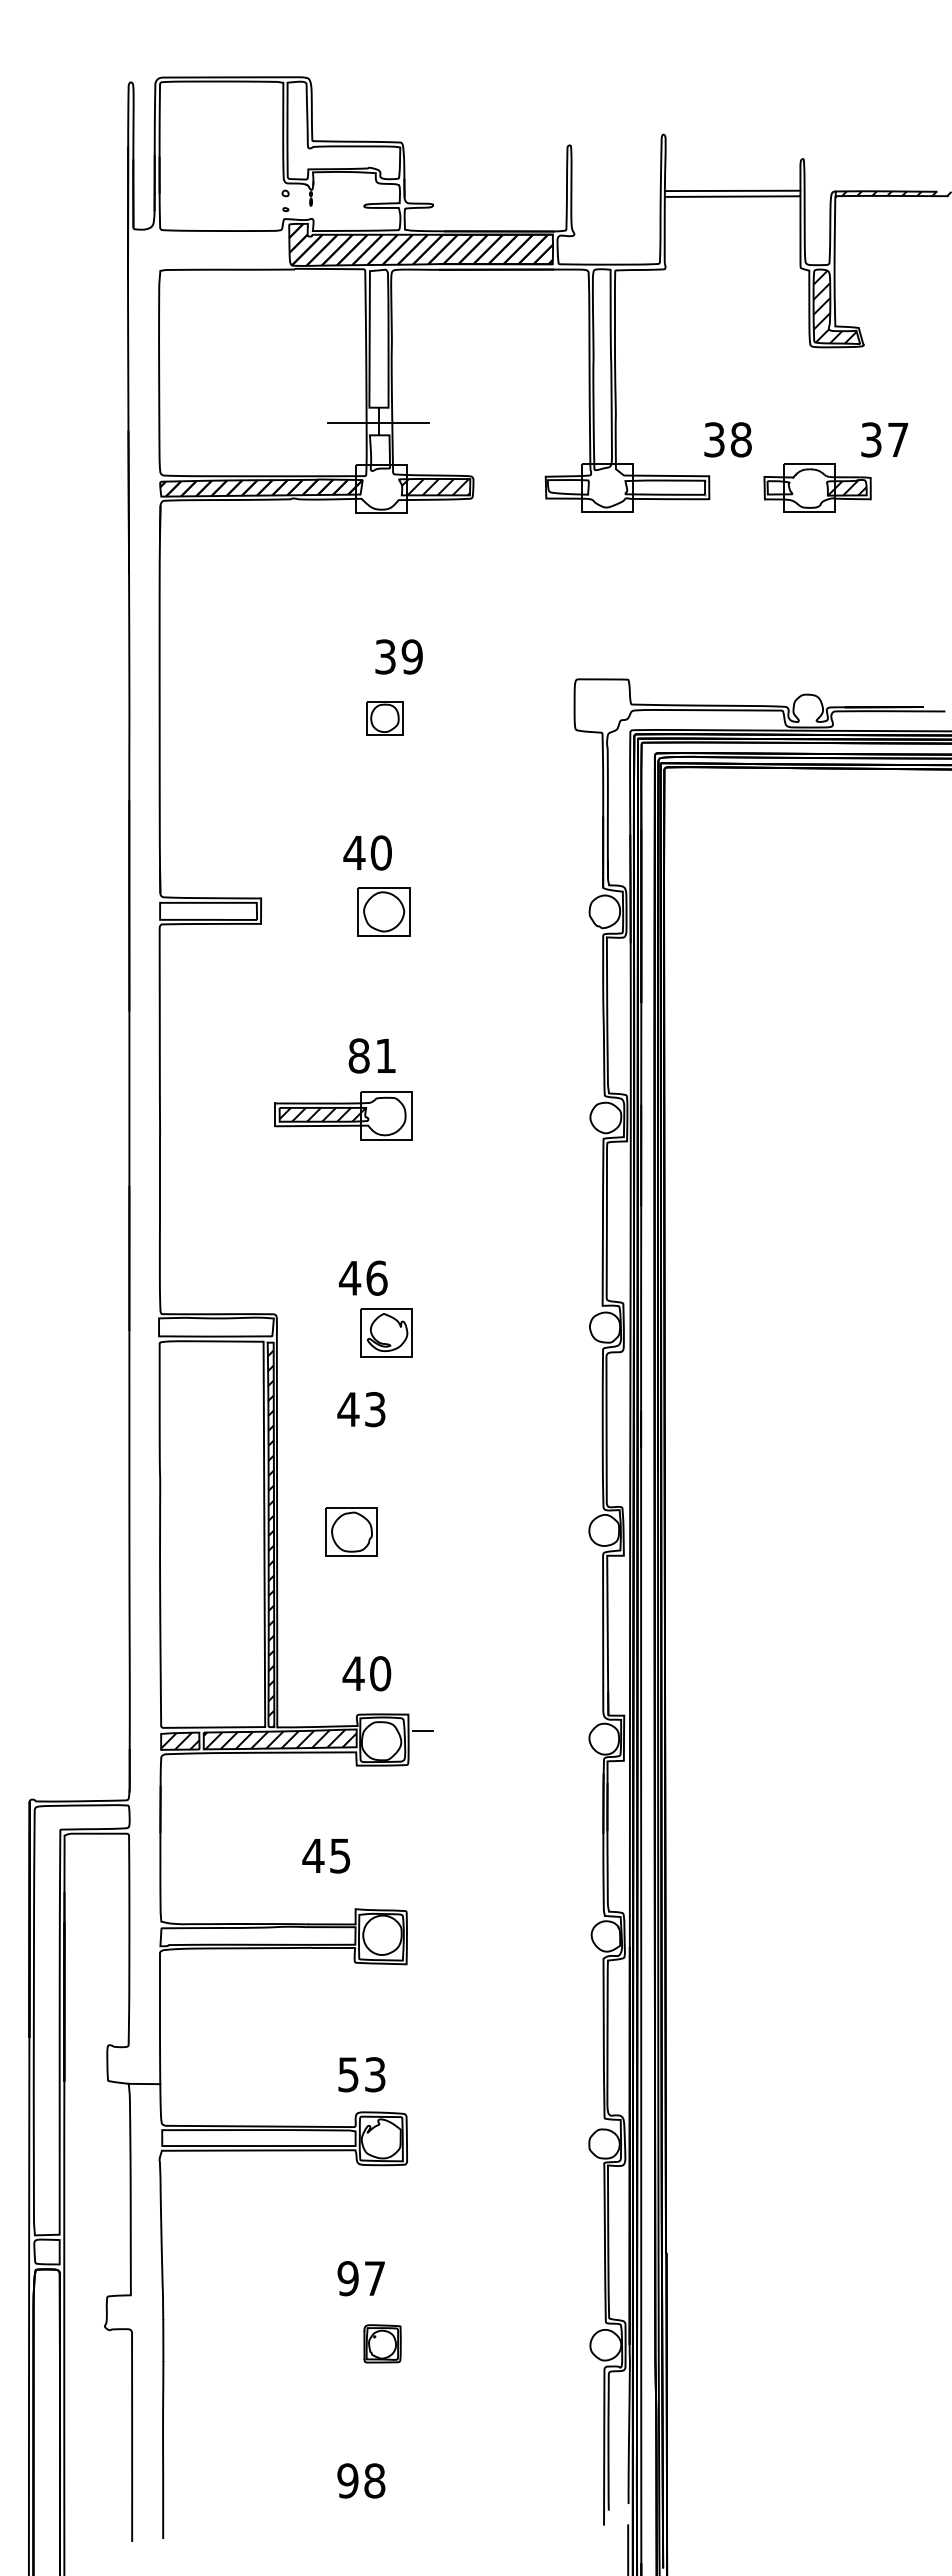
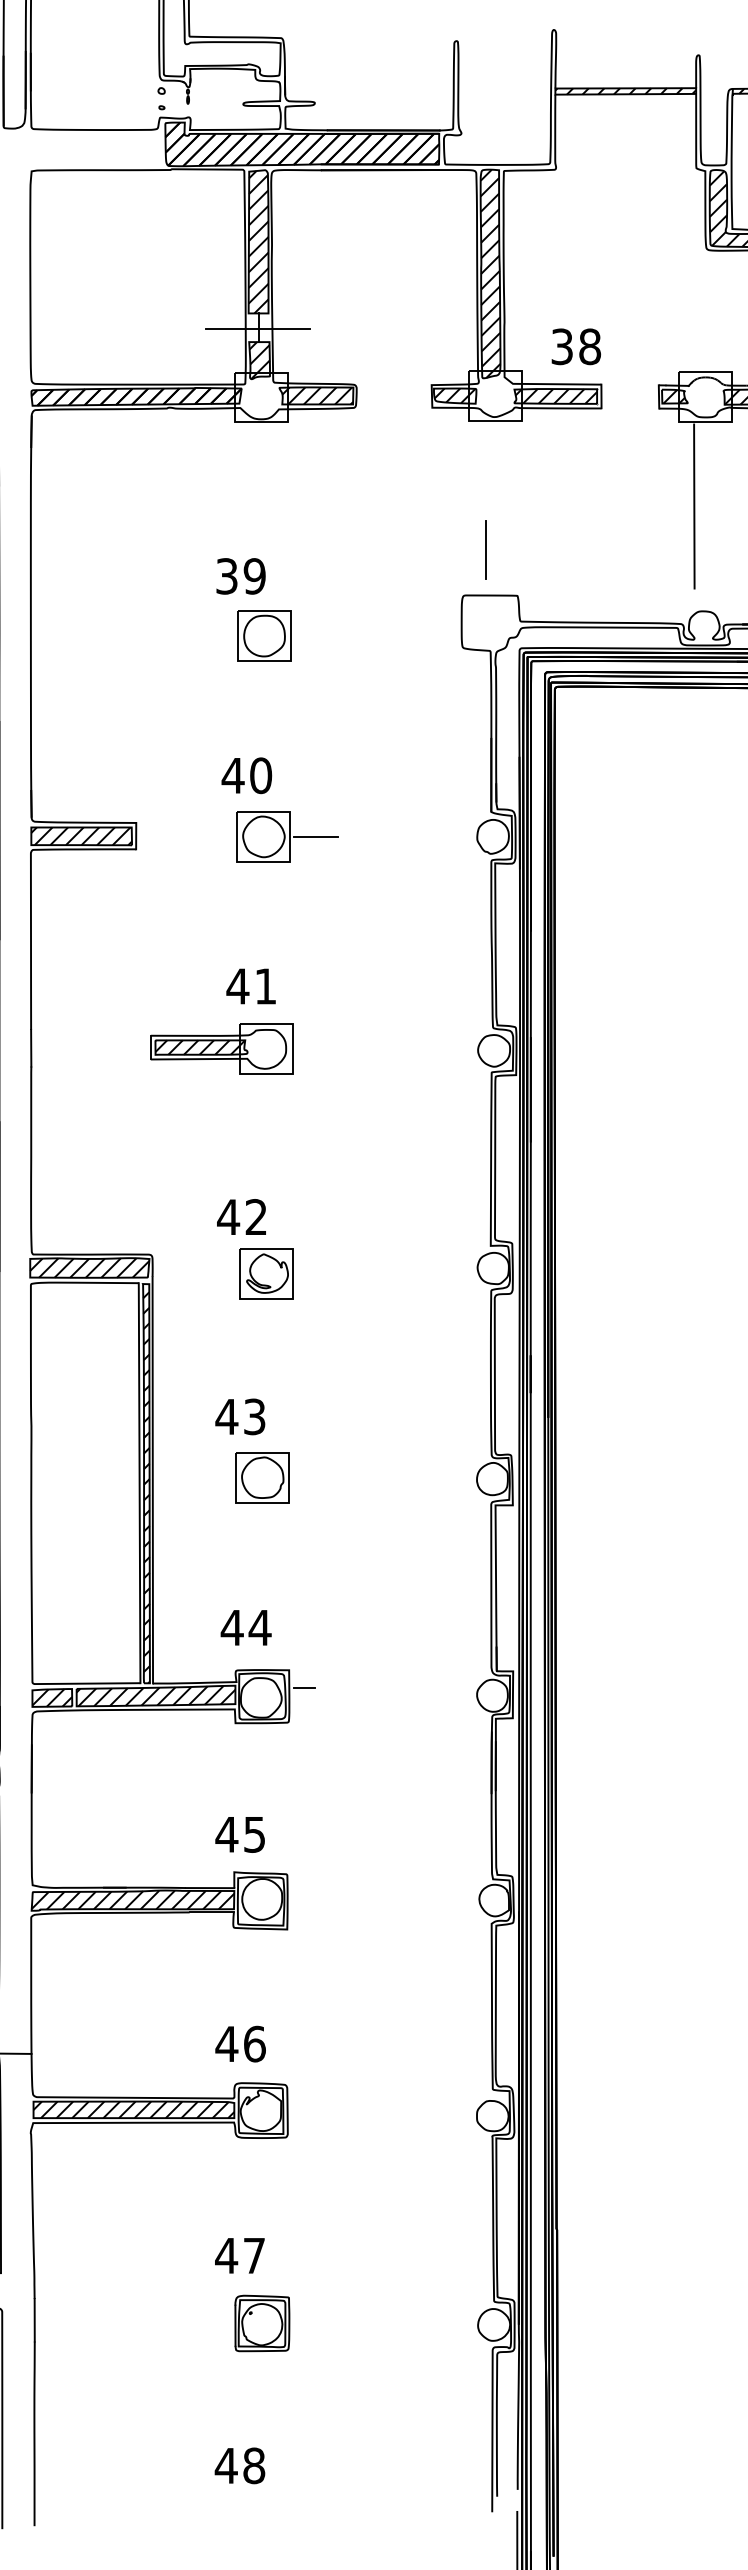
hatch: (732, 193) -> (625, 91), added
hatch: (378, 338) -> (258, 241), added
hatch: (601, 369) -> (489, 273), added
text: (727, 439) -> (575, 346), moved
hatch: (379, 452) -> (259, 359), added
hatch: (567, 487) -> (454, 396), added
hatch: (665, 487) -> (556, 396), added
hatch: (779, 487) -> (674, 396), added
line: (798, 593) -> (694, 506), added
line: (598, 635) -> (486, 549), added
text: (398, 656) -> (240, 575), moved
part: (385, 717) -> (265, 635), size x1.43
hatch: (208, 910) -> (81, 835), added
line: (433, 911) -> (315, 836), added
text: (358, 1055) -> (237, 985), 81 -> 41
text: (376, 1277) -> (256, 1216), 46 -> 42
hatch: (216, 1326) -> (89, 1267), added
text: (361, 1409) -> (240, 1416), moved
part: (351, 1531) -> (262, 1477), moved
text: (380, 1673) -> (260, 1627), 40 -> 44
text: (326, 1856) -> (240, 1835), moved
hatch: (257, 1935) -> (132, 1899), added
text: (361, 2074) -> (240, 2043), 53 -> 46
hatch: (258, 2138) -> (133, 2110), added
text: (348, 2278) -> (226, 2255), 97 -> 47
part: (382, 2343) -> (262, 2323), size x1.43
text: (347, 2480) -> (225, 2465), 98 -> 48

